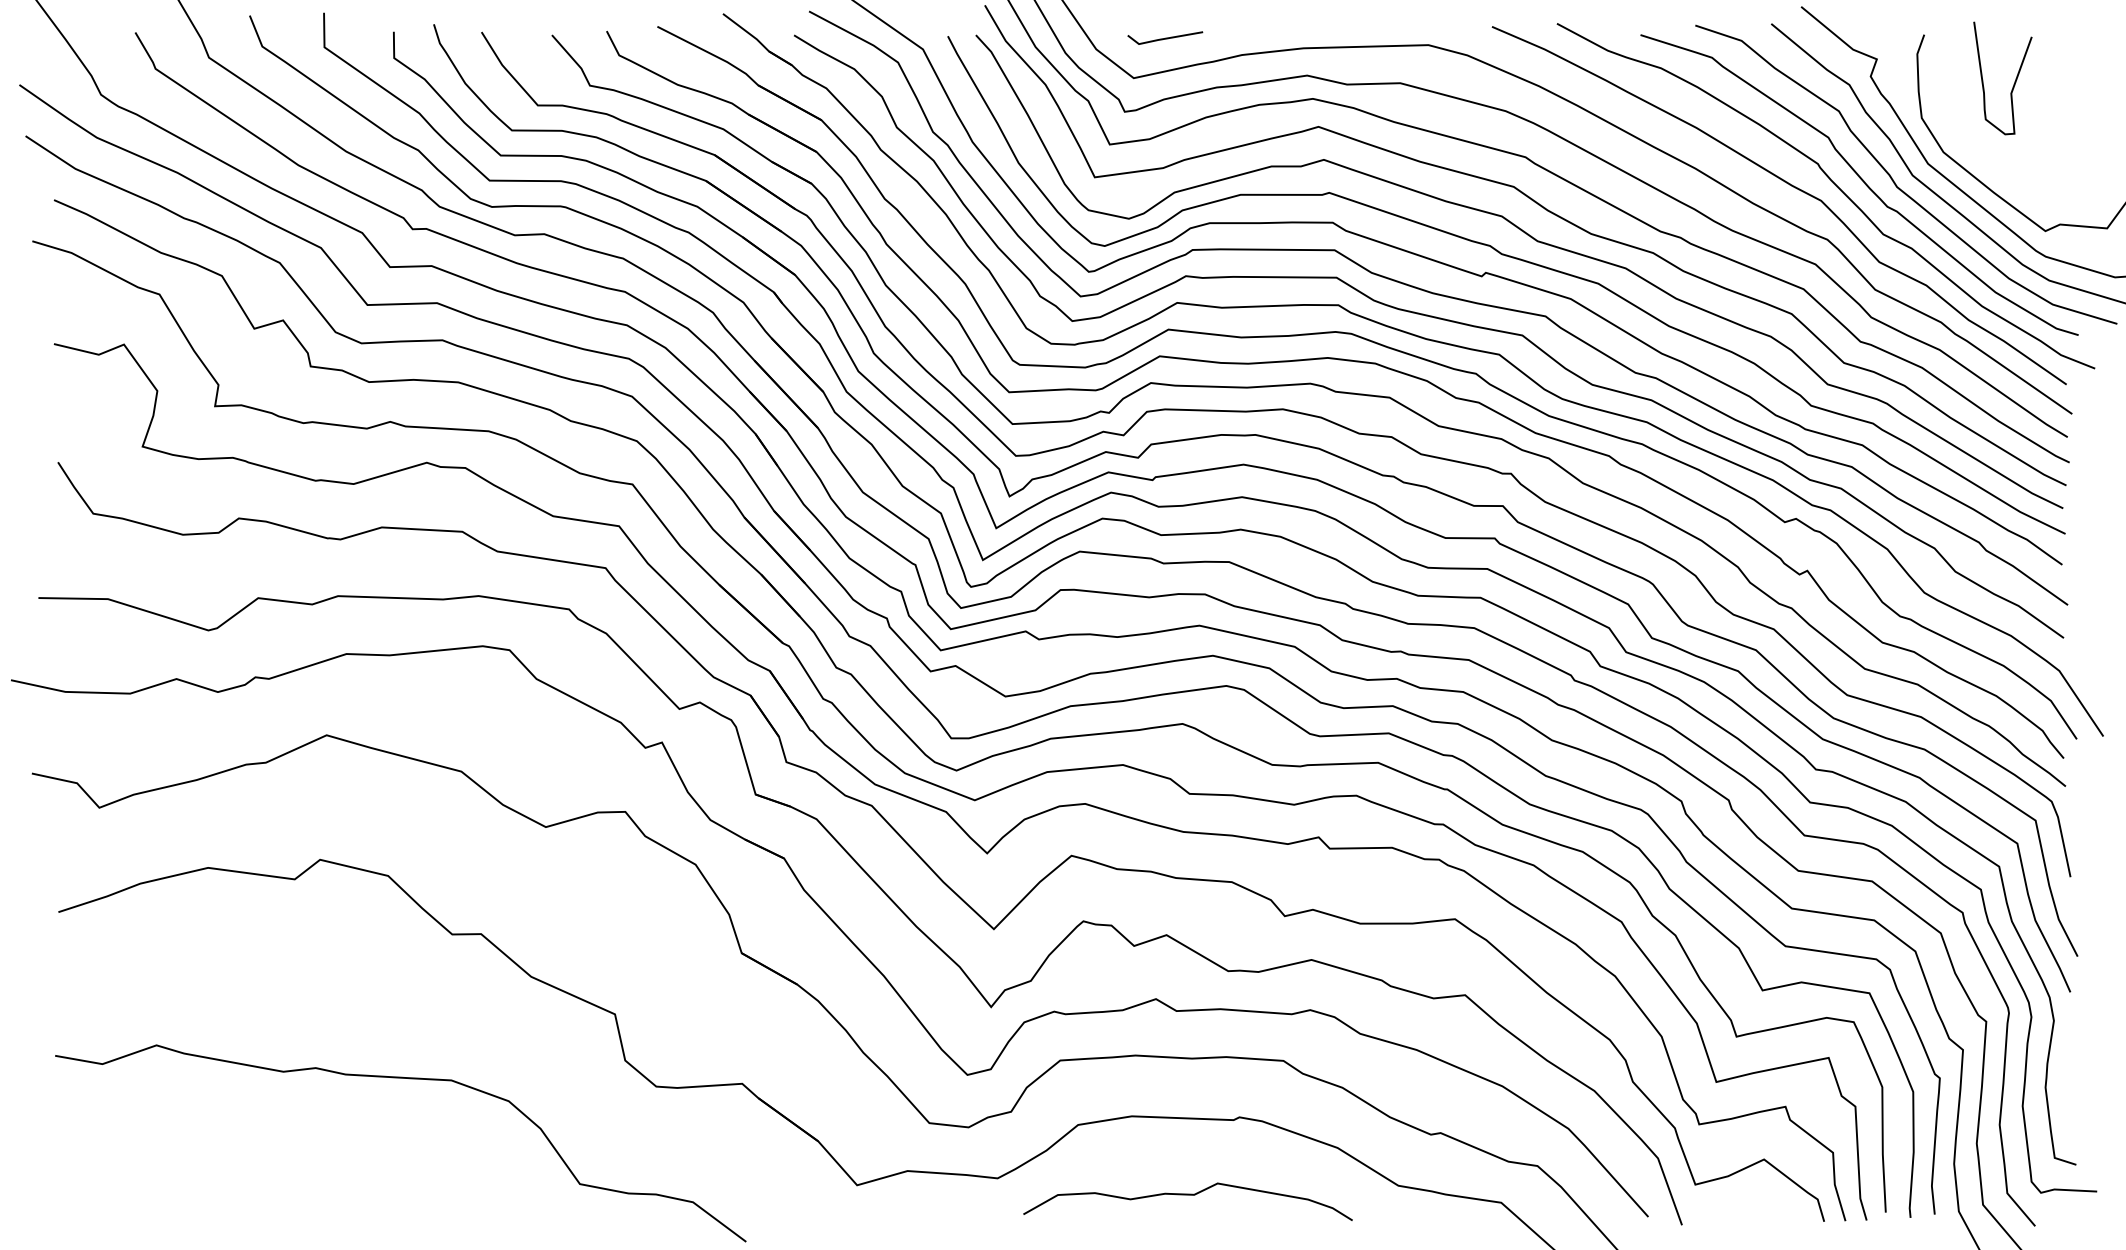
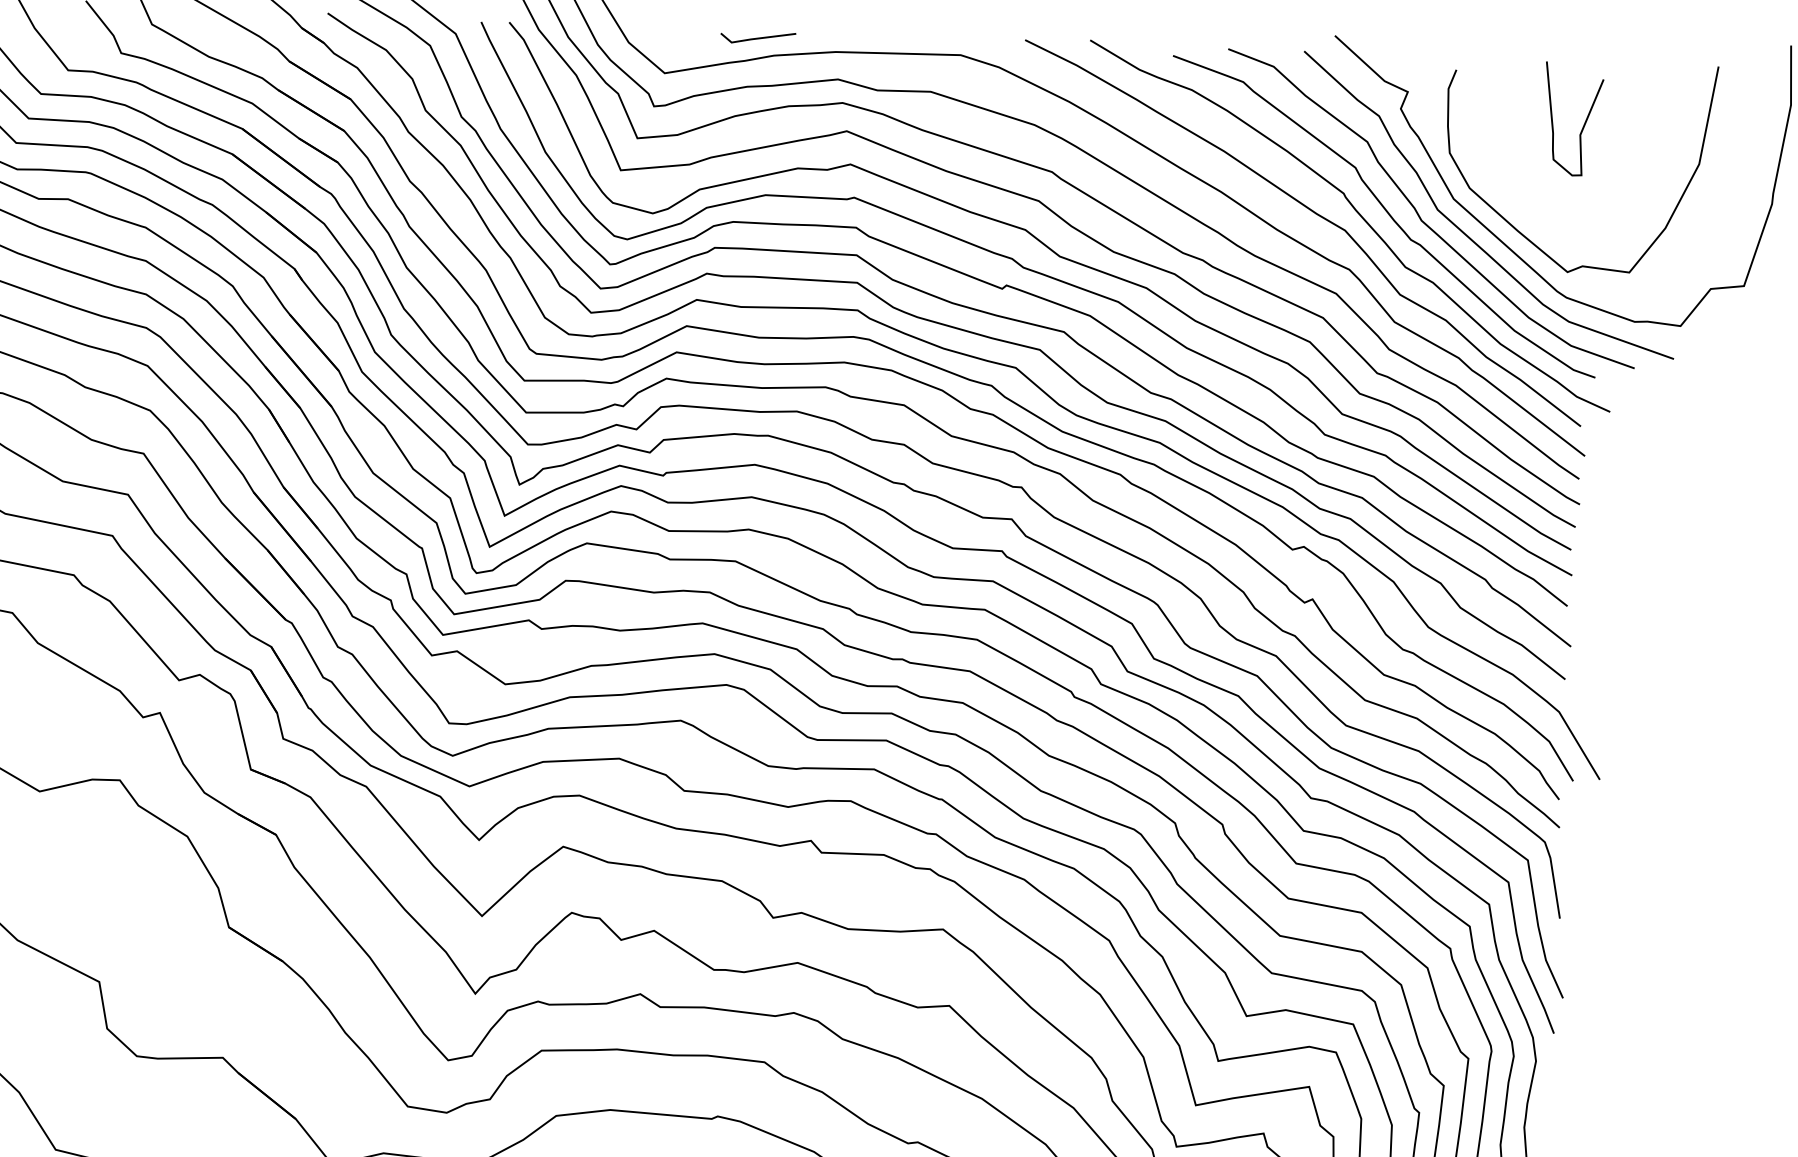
line: (1165, 37) -> (758, 37), moved
curve: (2014, 81) -> (1584, 123), moved

